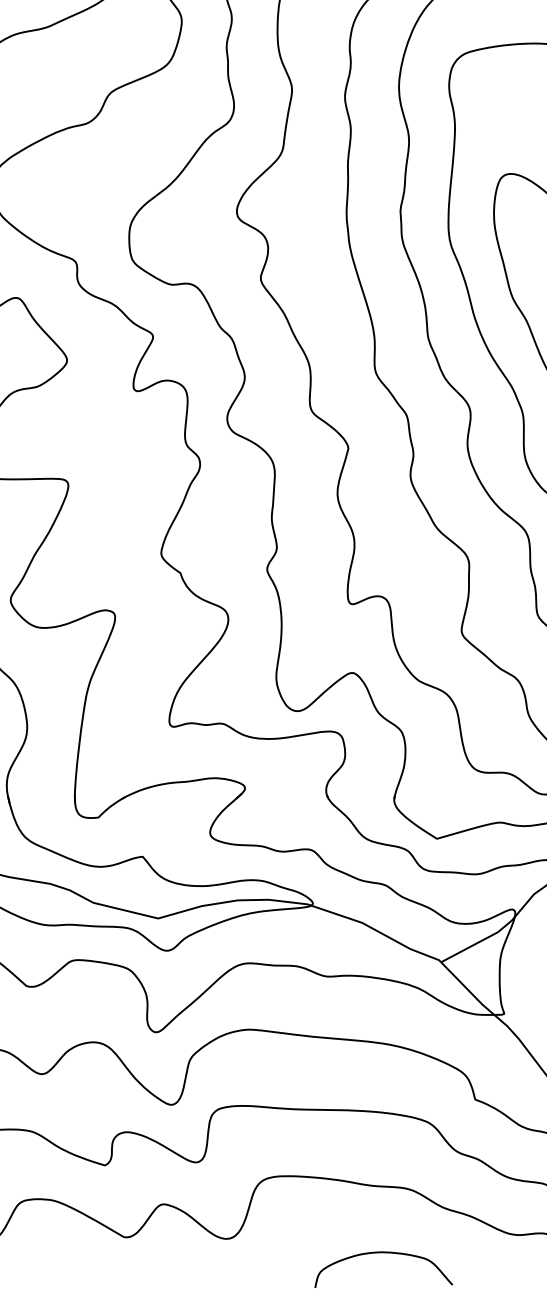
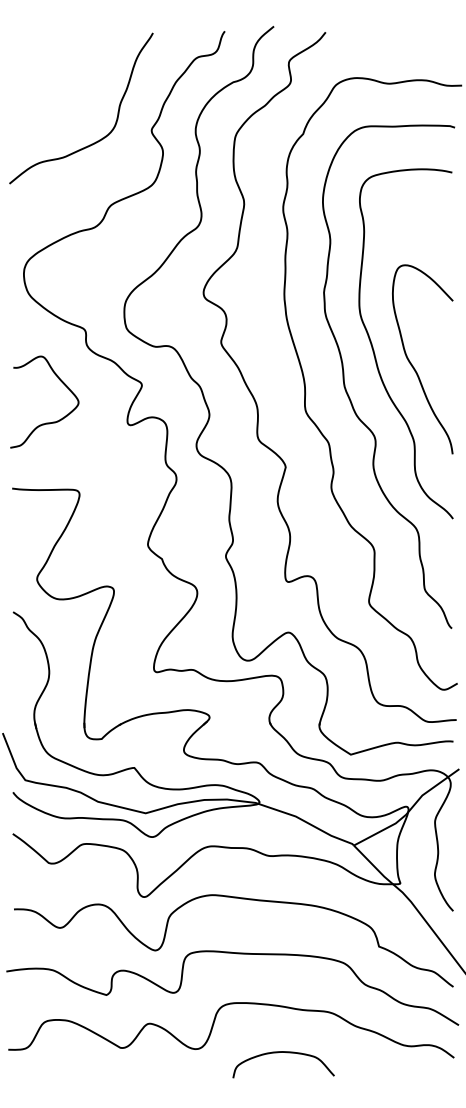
curve: (387, 1254) -> (286, 1053), moved

